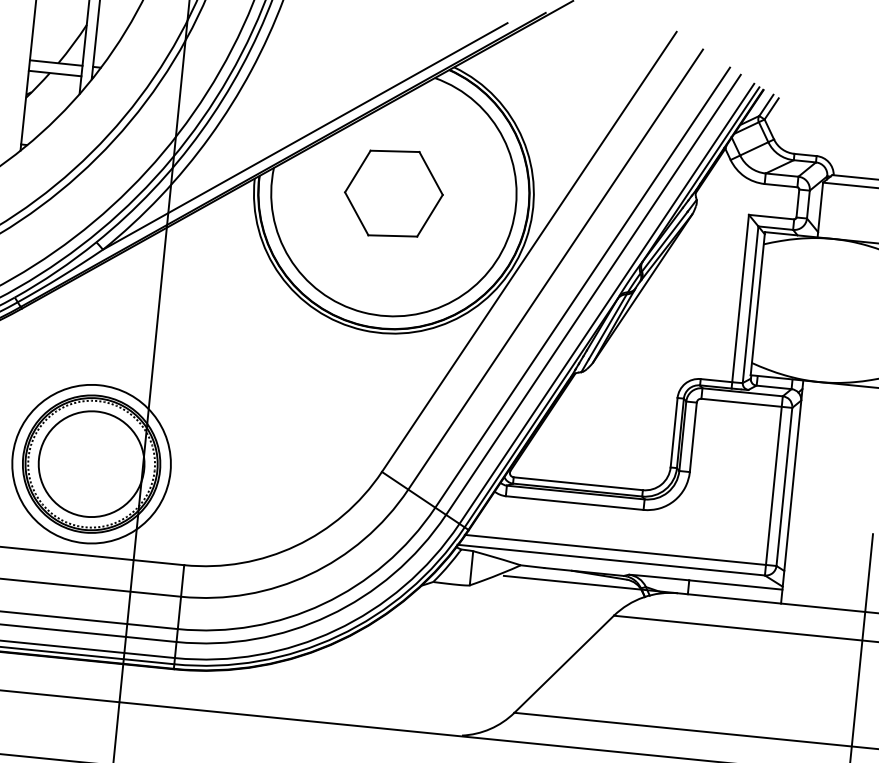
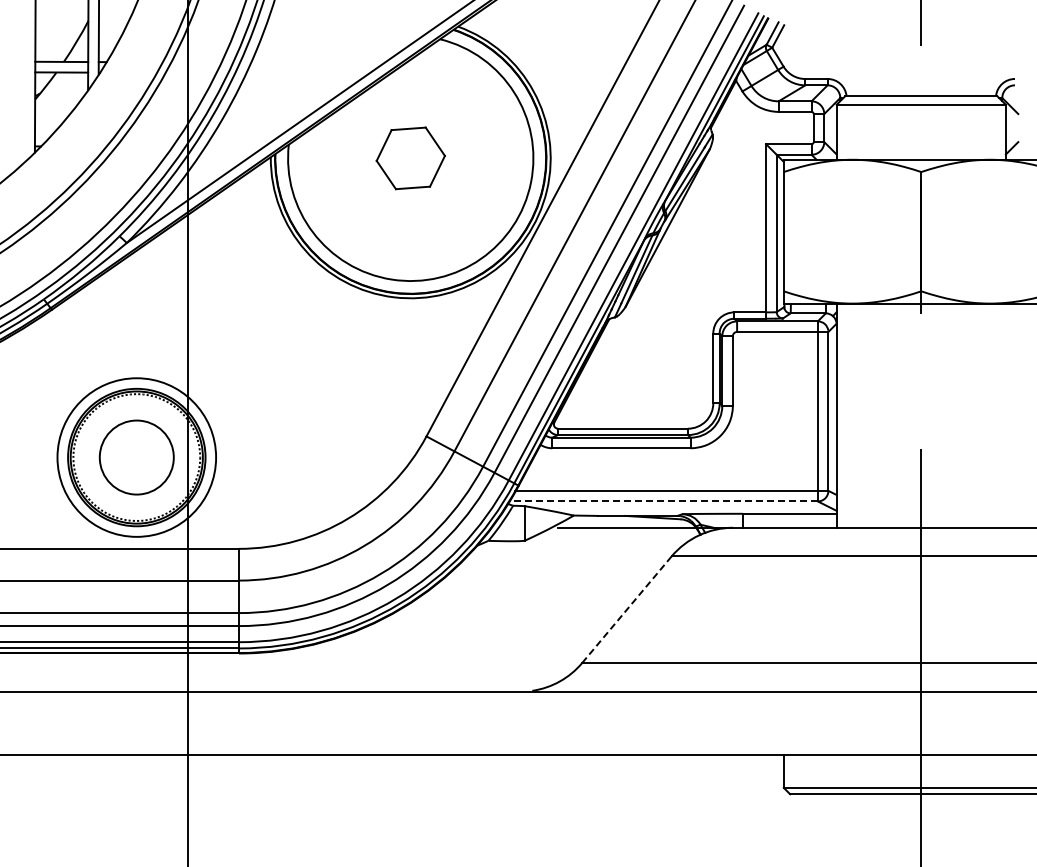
part: (393, 193) -> (410, 158), size x0.7
circle: (91, 464) -> (136, 457), size x0.7
line: (610, 560) -> (662, 501), solid -> dashed
line: (563, 664) -> (626, 609), solid -> dashed

